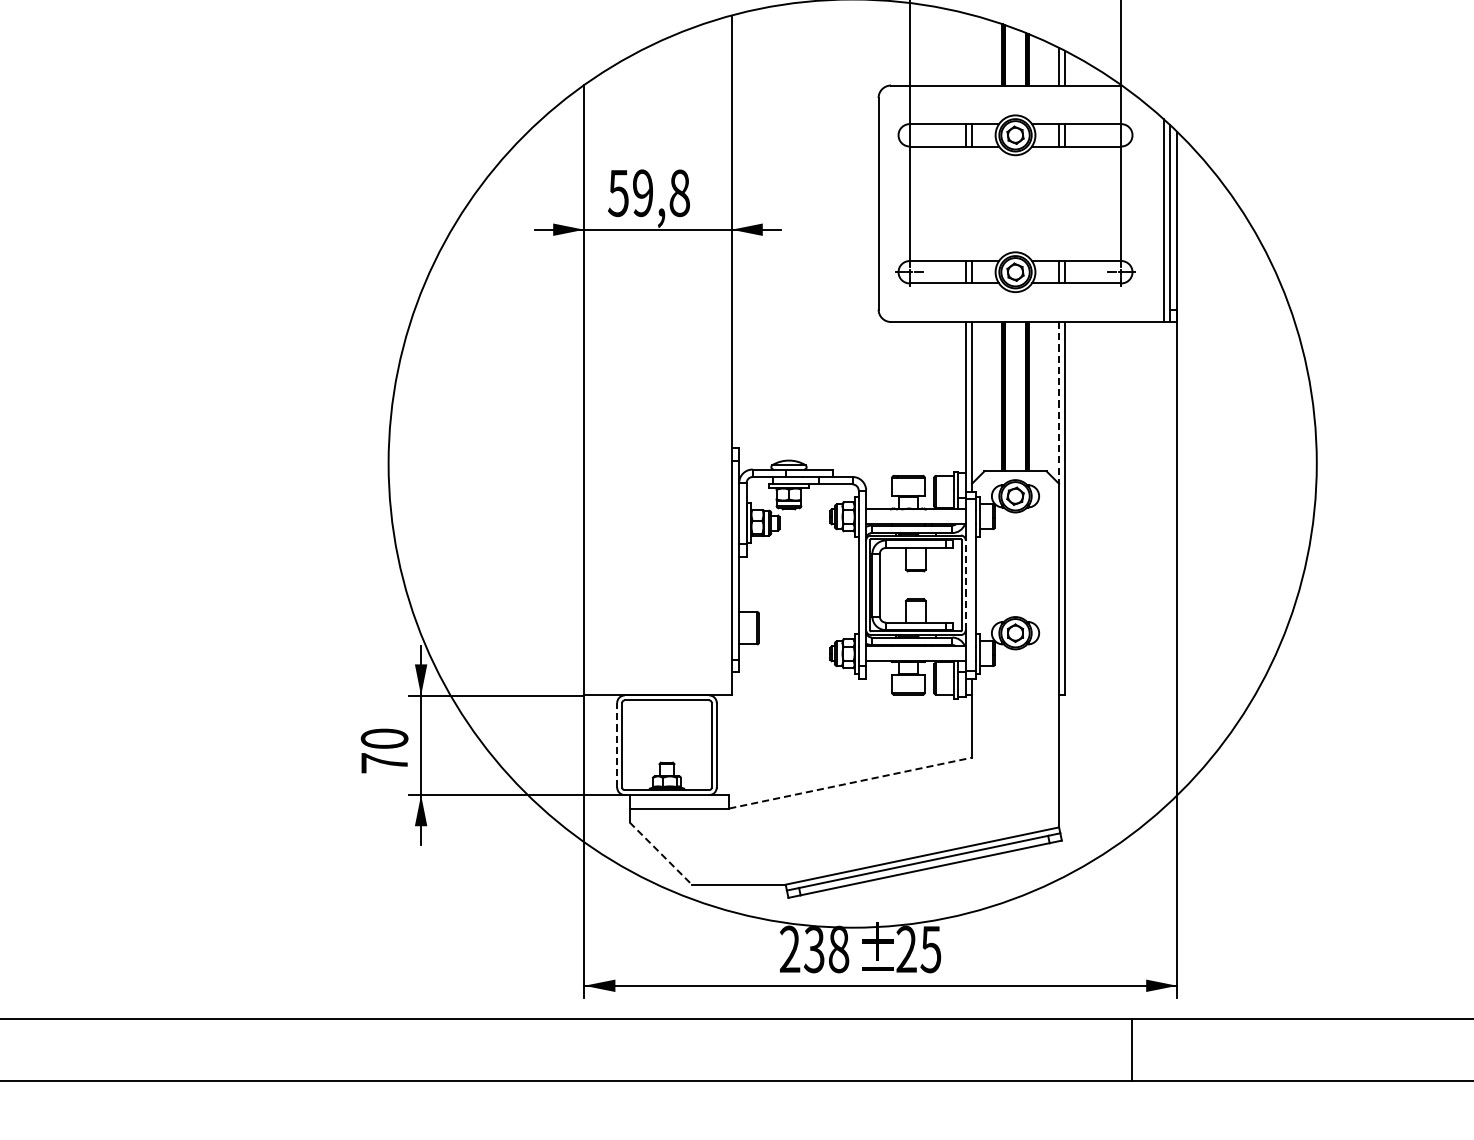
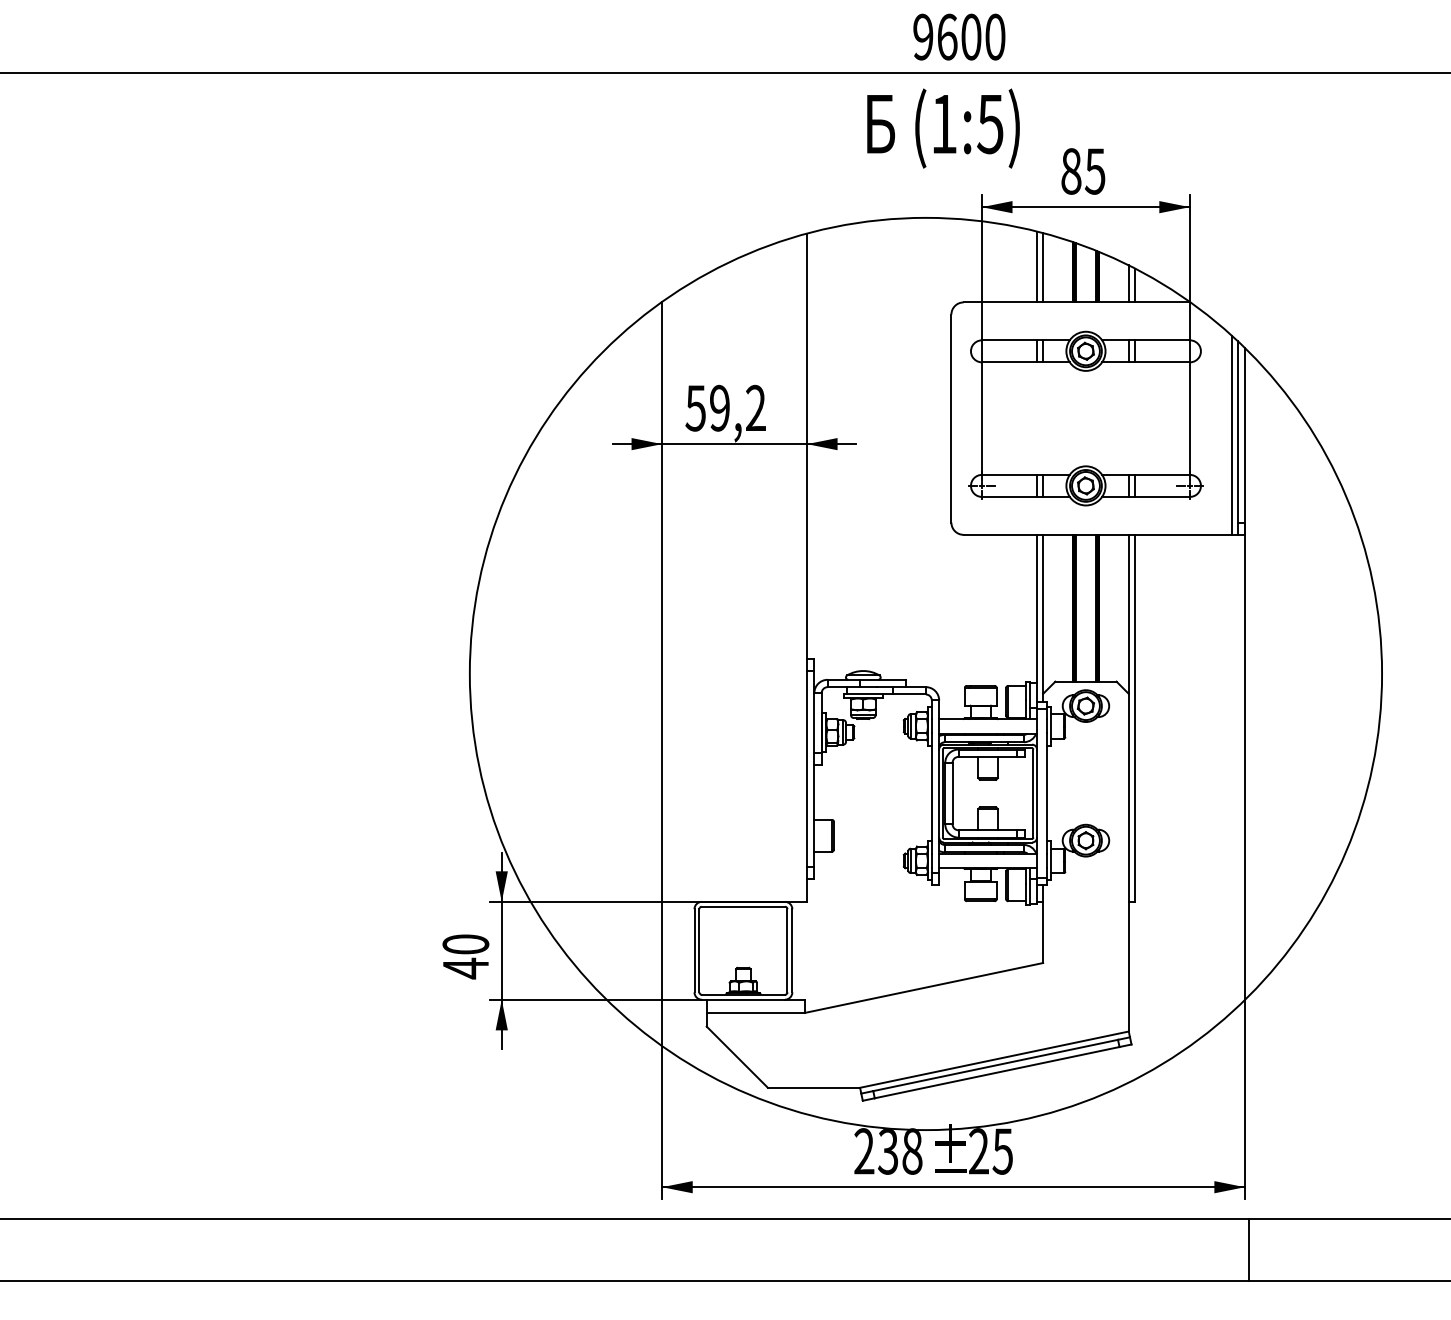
line: (966, 48) -> (1037, 266), added
line: (972, 50) -> (1043, 267), added
text: (680, 192) -> (756, 407), 59,8 -> 59,2
line: (1058, 403) -> (1128, 614), dashed -> solid
line: (966, 585) -> (1037, 793), dashed -> solid
line: (617, 744) -> (694, 950), dashed -> solid
text: (384, 763) -> (465, 968), 70 -> 40
line: (850, 783) -> (923, 988), dashed -> solid
line: (660, 853) -> (737, 1057), dashed -> solid
line: (1132, 1049) -> (1248, 1249), moved

